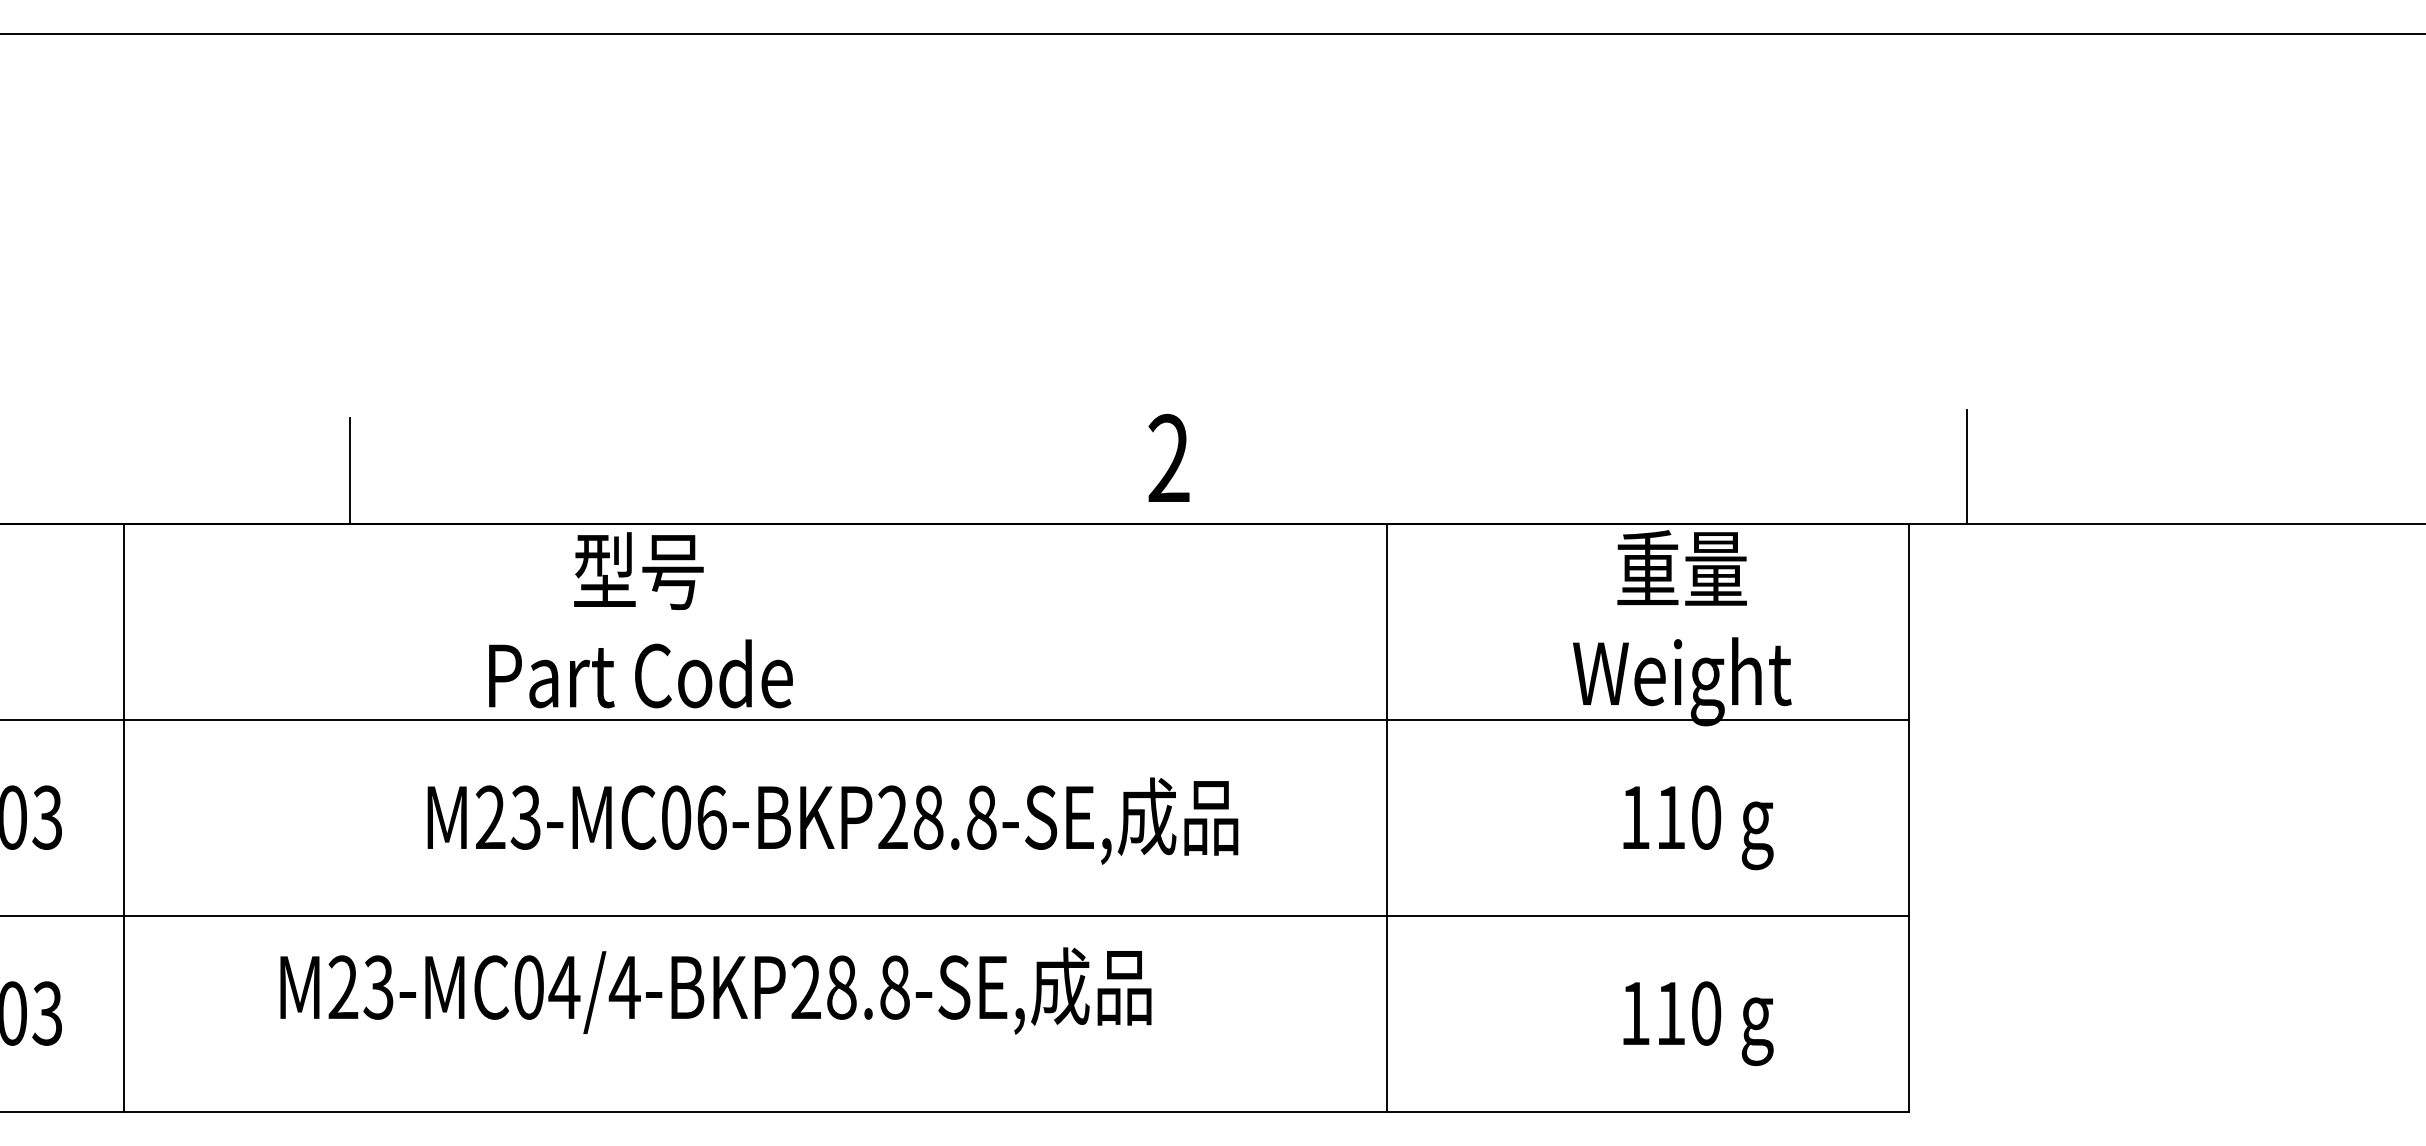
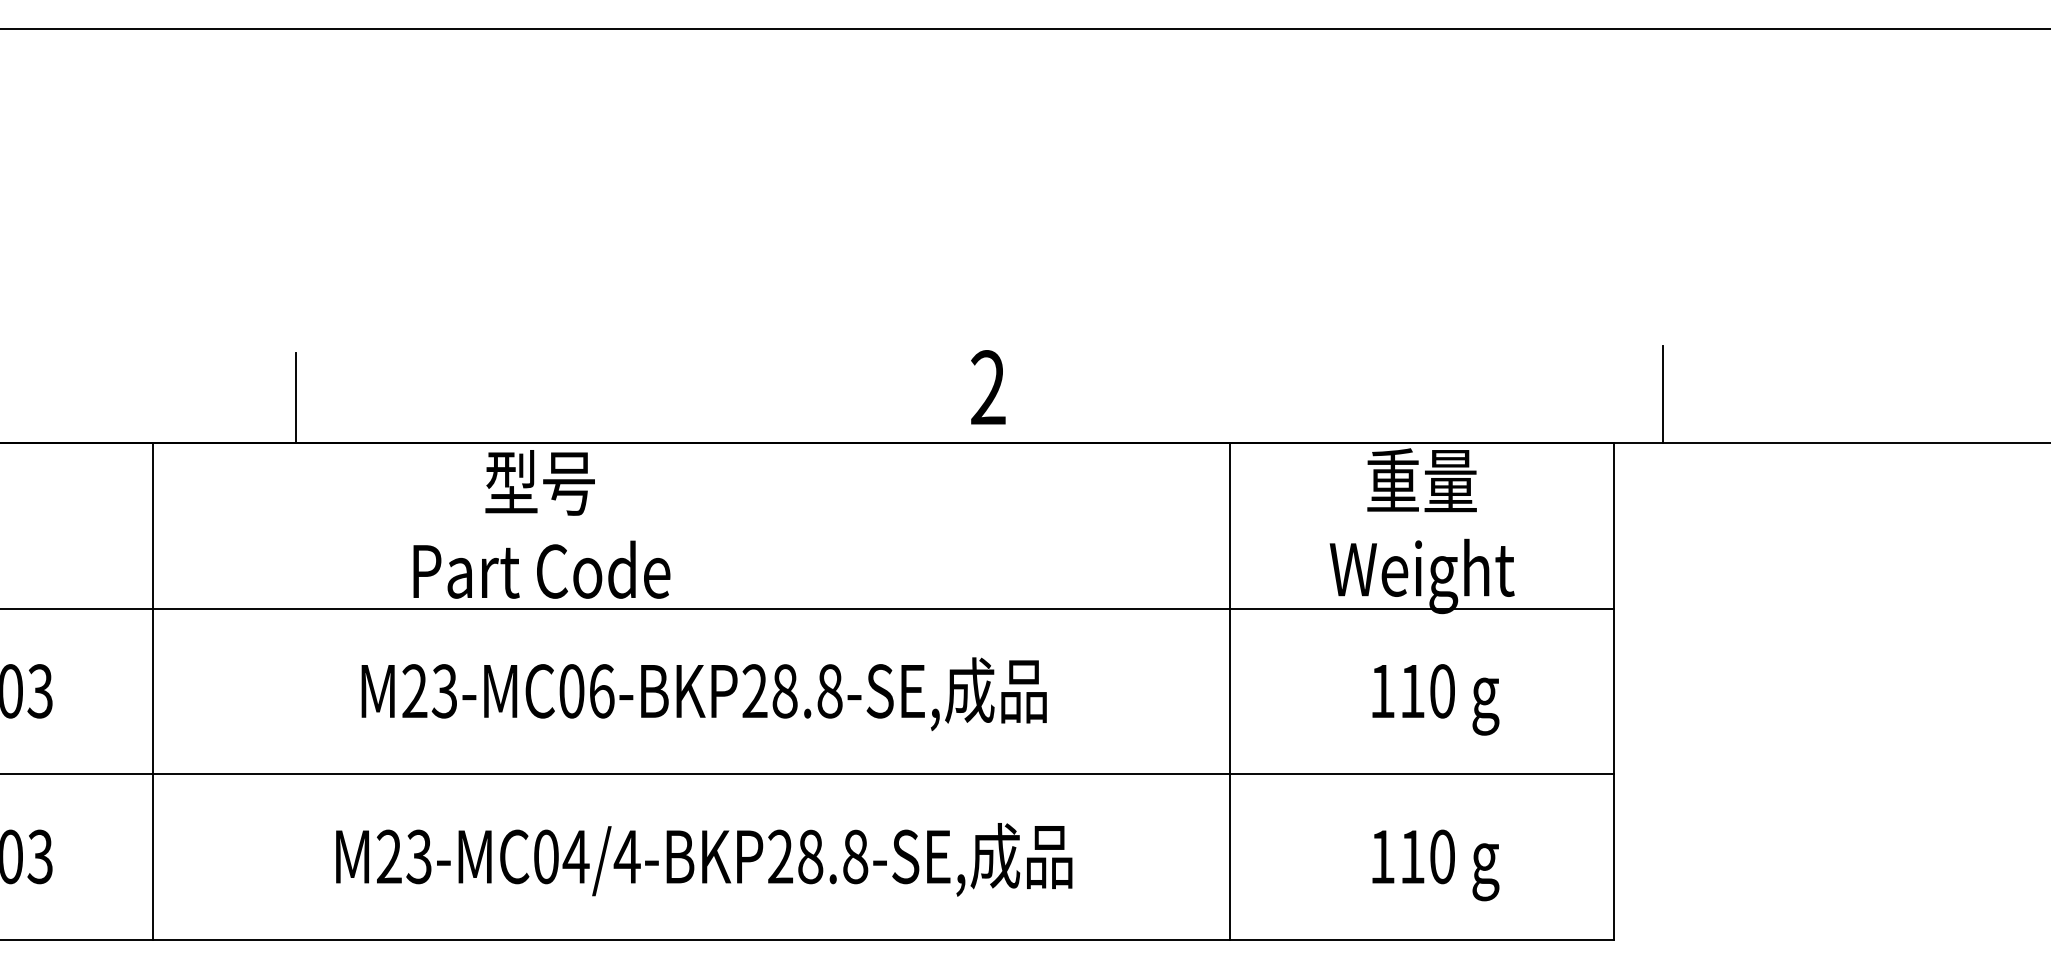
line: (123, 817) -> (152, 691), moved
line: (1386, 817) -> (1229, 691), moved
text: (715, 990) -> (703, 859), moved

